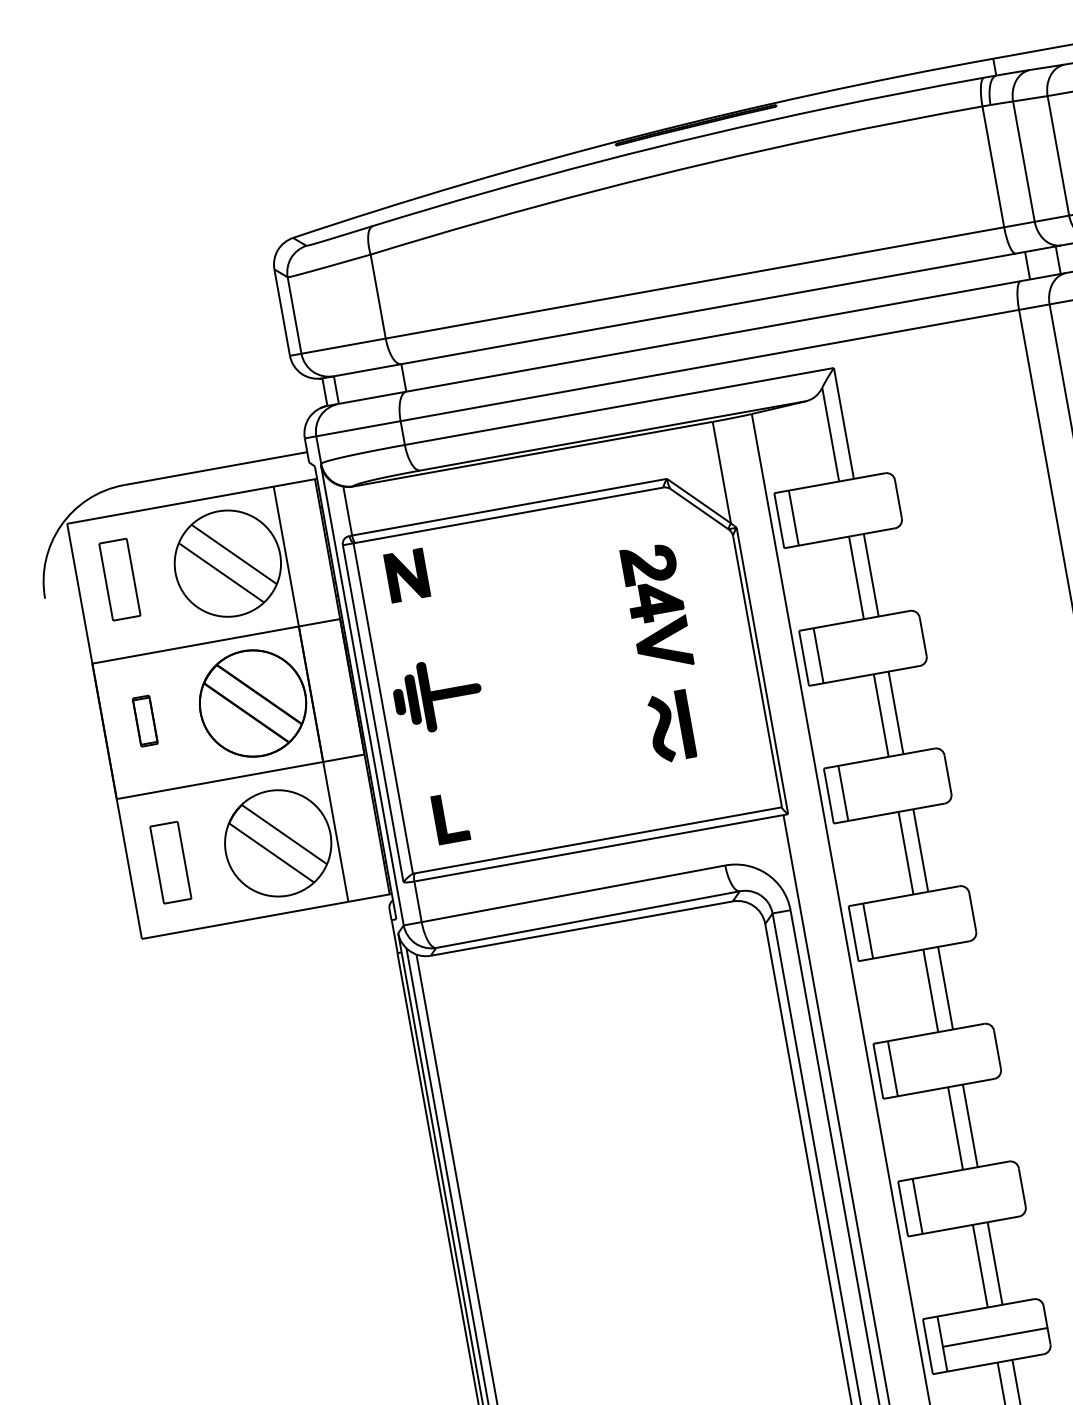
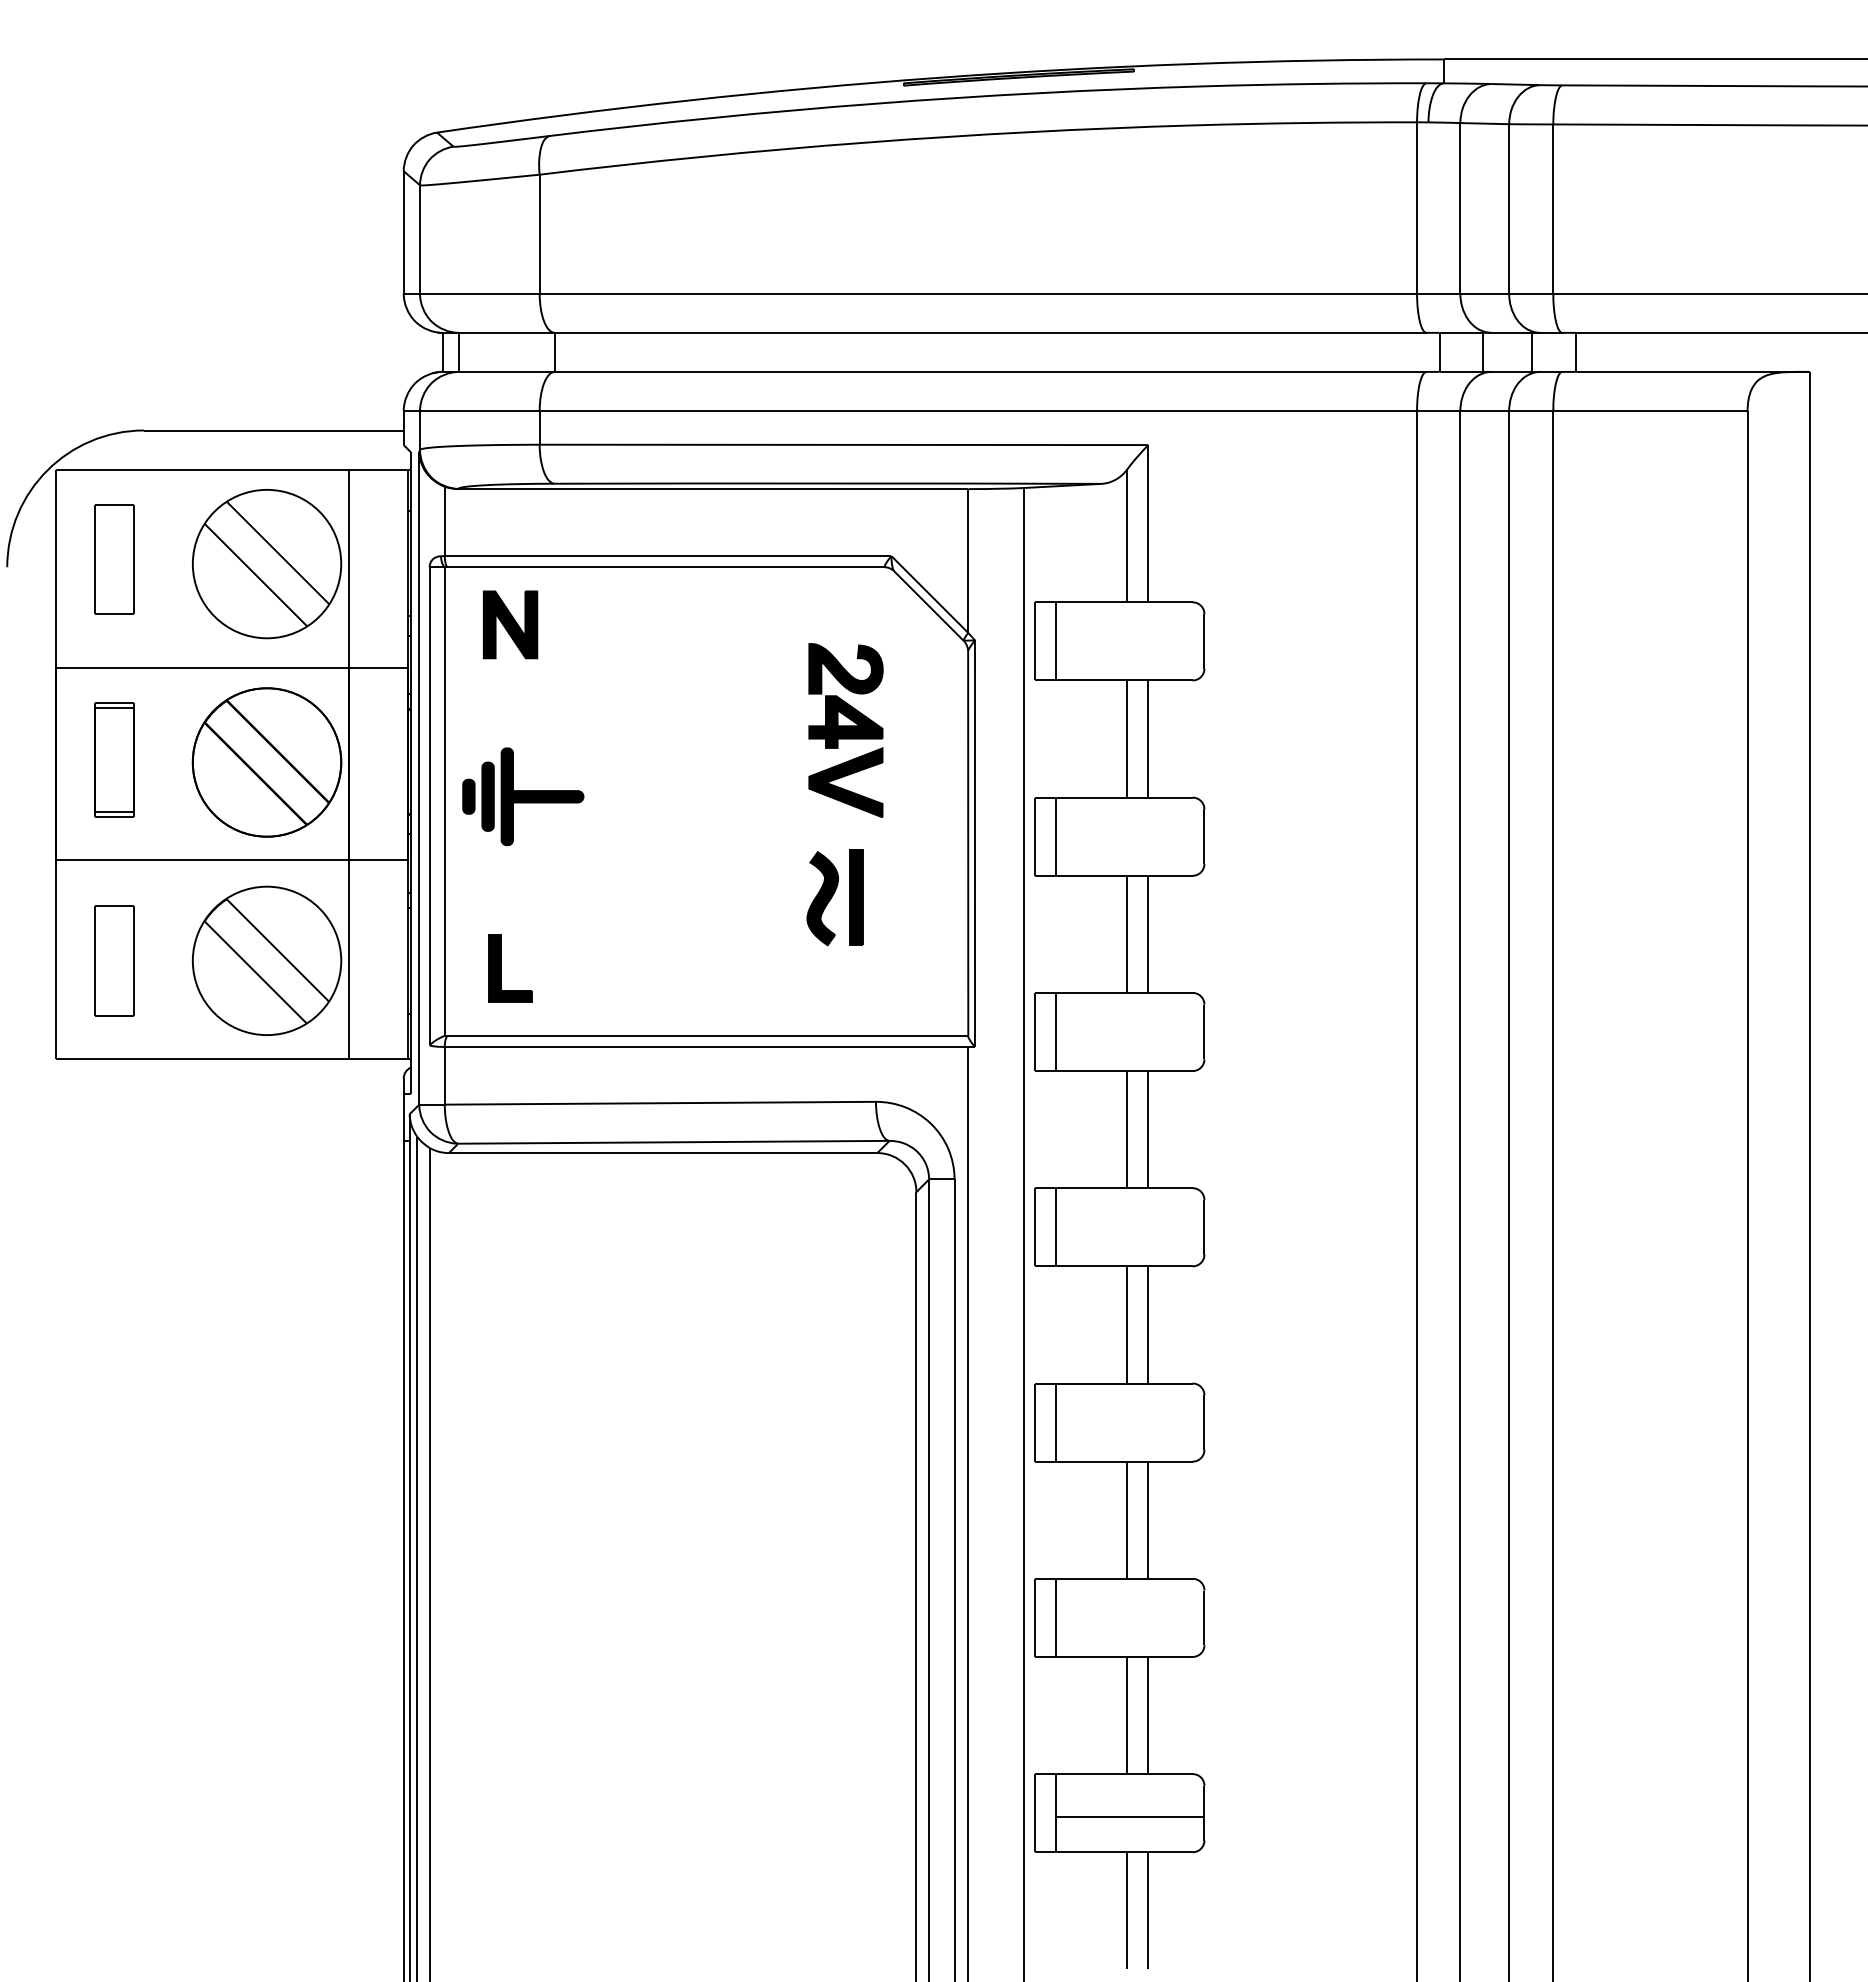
part: (145, 720) -> (114, 759), size x1.67

